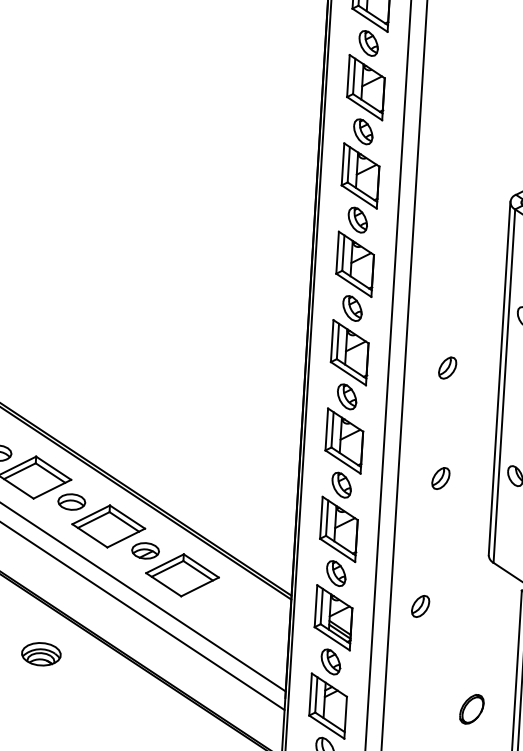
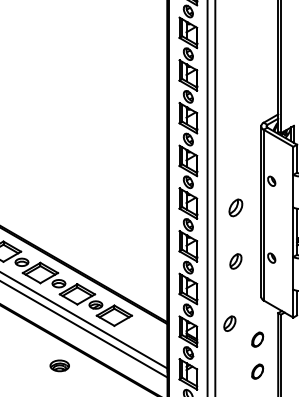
part: (446, 368) -> (235, 208), size x1.6
part: (440, 478) -> (235, 261), size x1.4
part: (419, 606) -> (229, 323), size x1.4
part: (475, 642) -> (257, 339), added
part: (40, 653) -> (59, 365), moved

